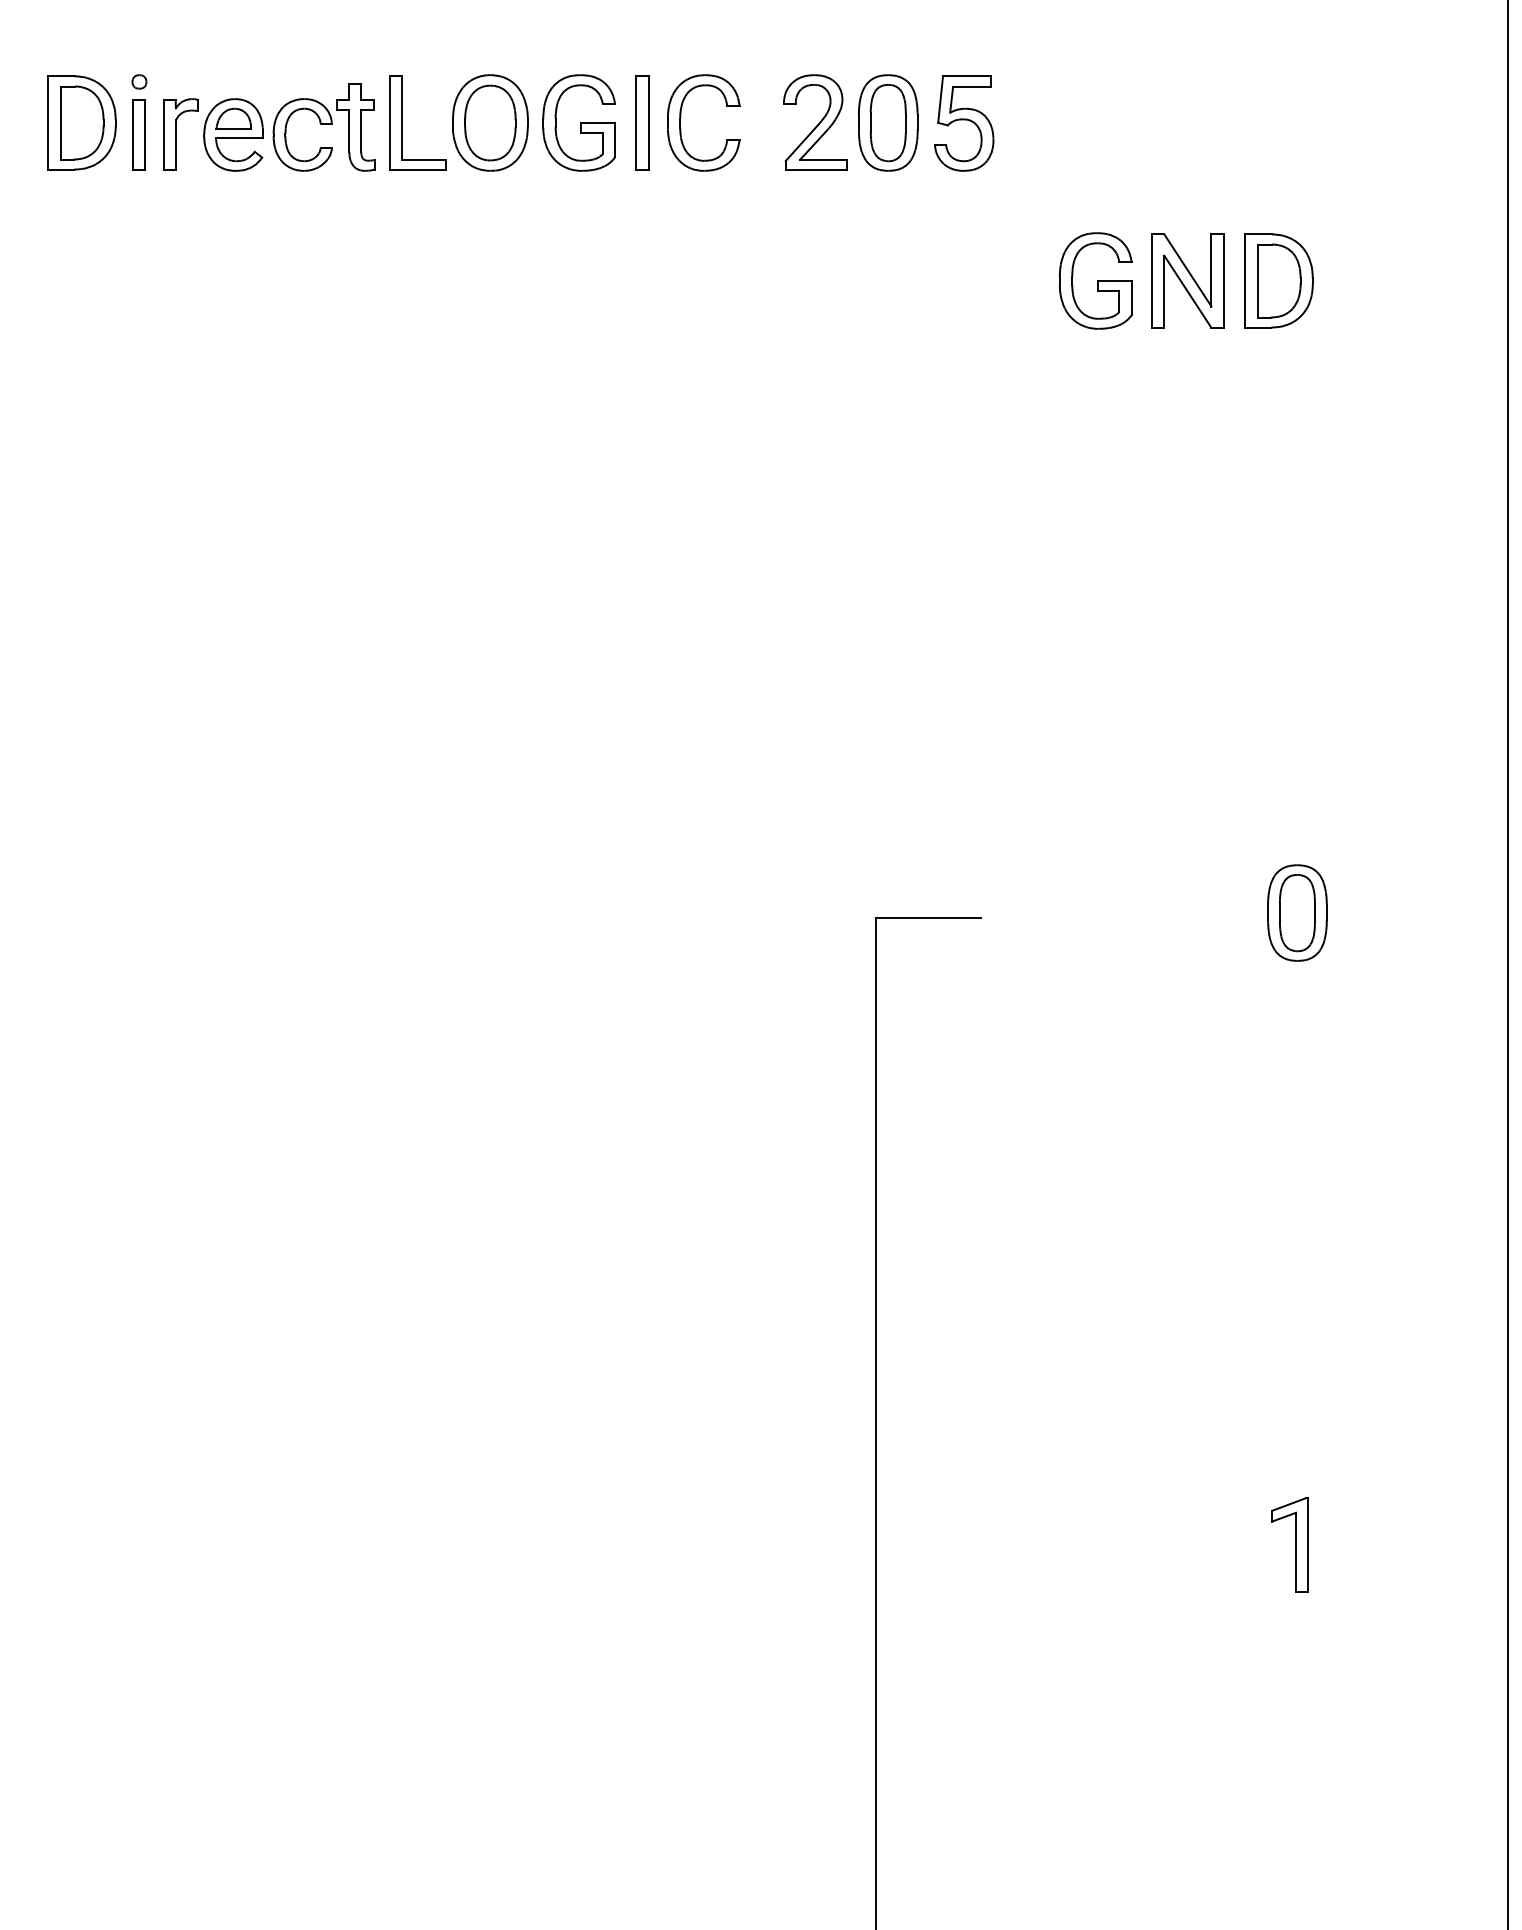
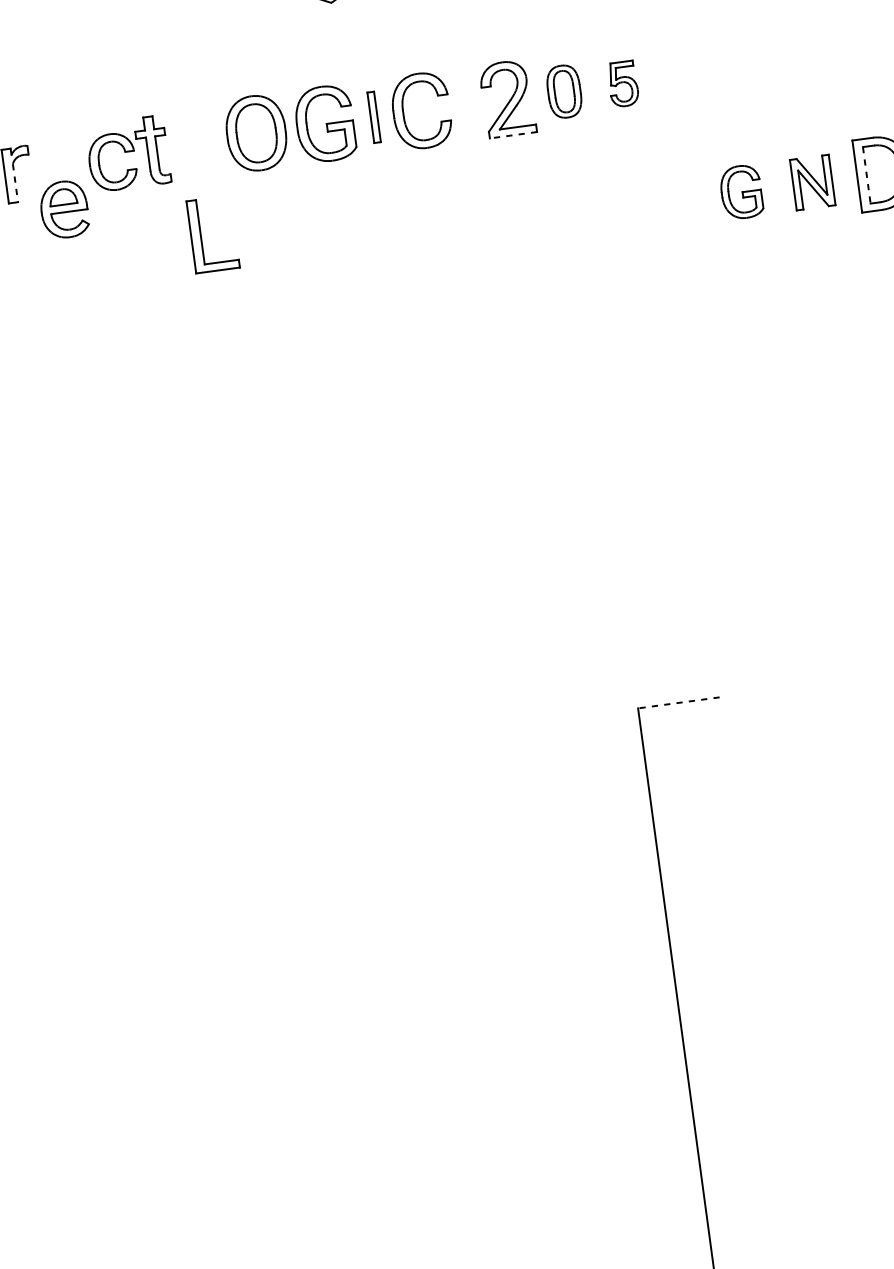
part: (402, 122) -> (201, 235), moved
part: (642, 122) -> (374, 116), size x0.7
part: (888, 122) -> (564, 91), size x0.7
part: (964, 123) -> (623, 84), size x0.6
part: (233, 134) -> (64, 209), moved
line: (176, 144) -> (15, 182), solid -> dashed
line: (815, 169) -> (512, 135), solid -> dashed
part: (1095, 280) -> (741, 191), size x0.7
part: (1187, 280) -> (812, 182), size x0.7
line: (1257, 281) -> (866, 175), solid -> dashed
line: (928, 918) -> (678, 703), solid -> dashed

